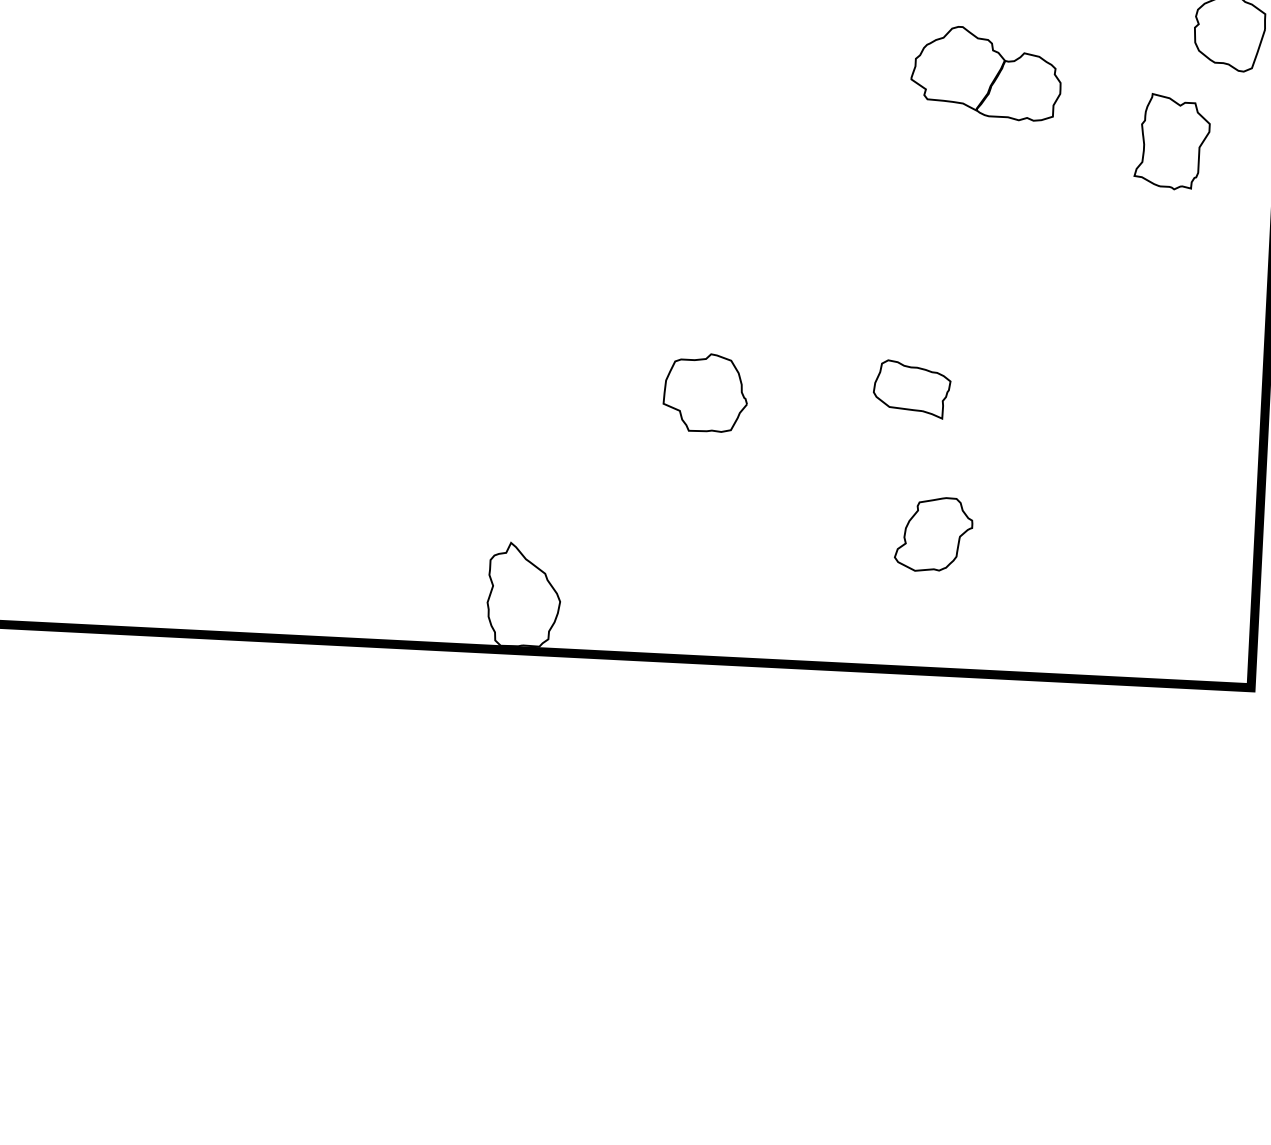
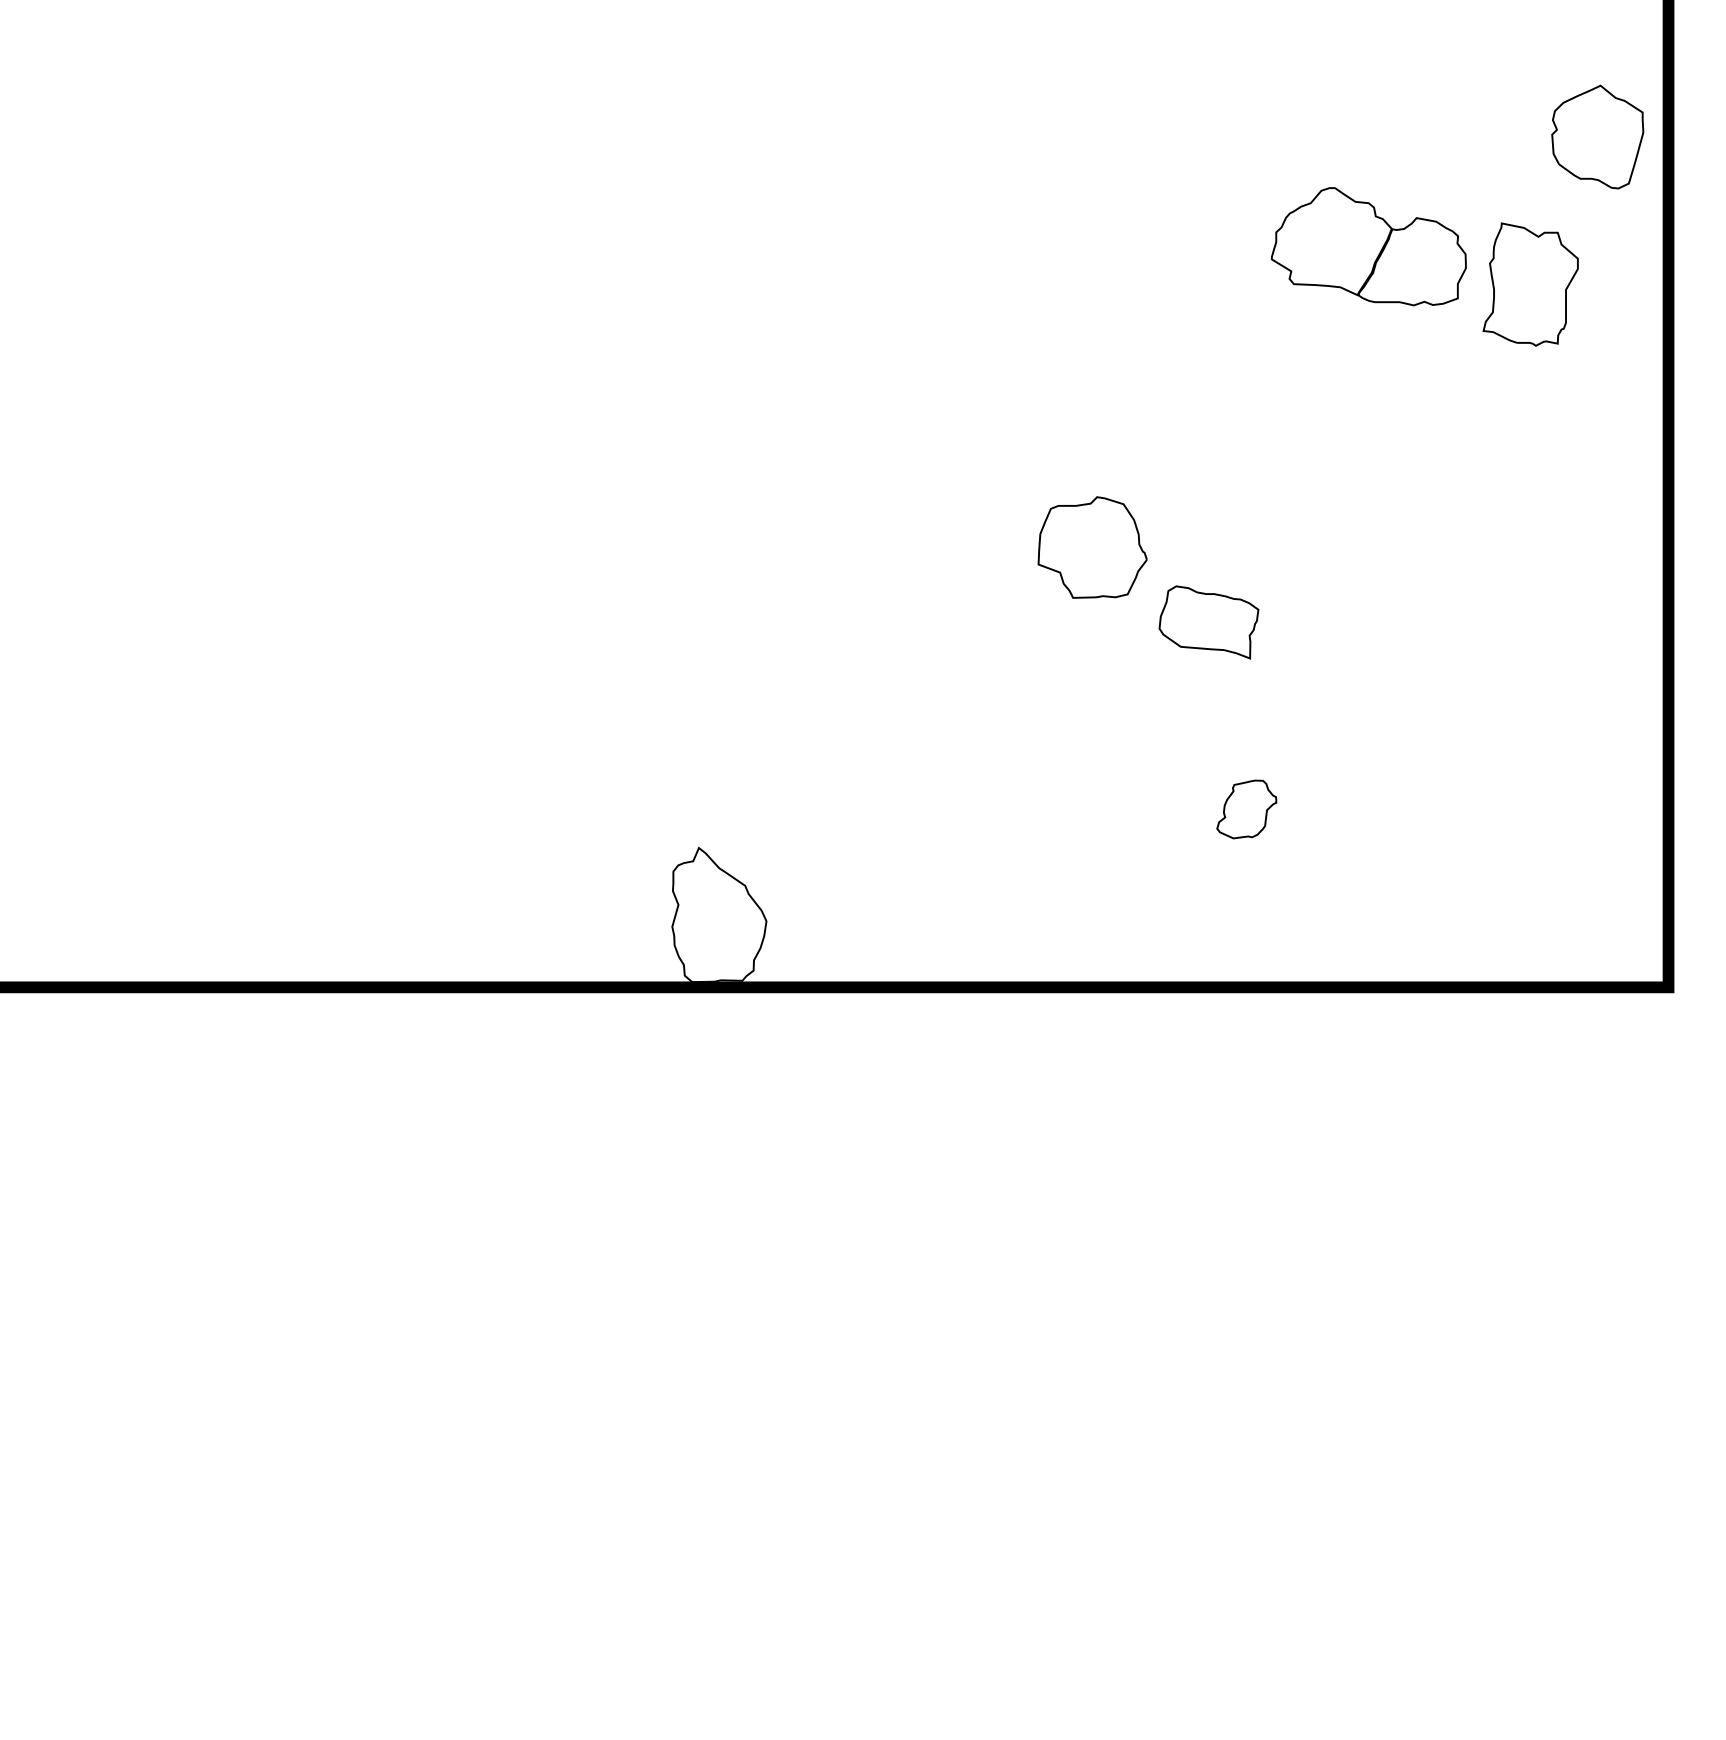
part: (986, 73) -> (1368, 246), moved
part: (705, 392) -> (1092, 547), moved
part: (933, 534) -> (1246, 809), size x0.6

